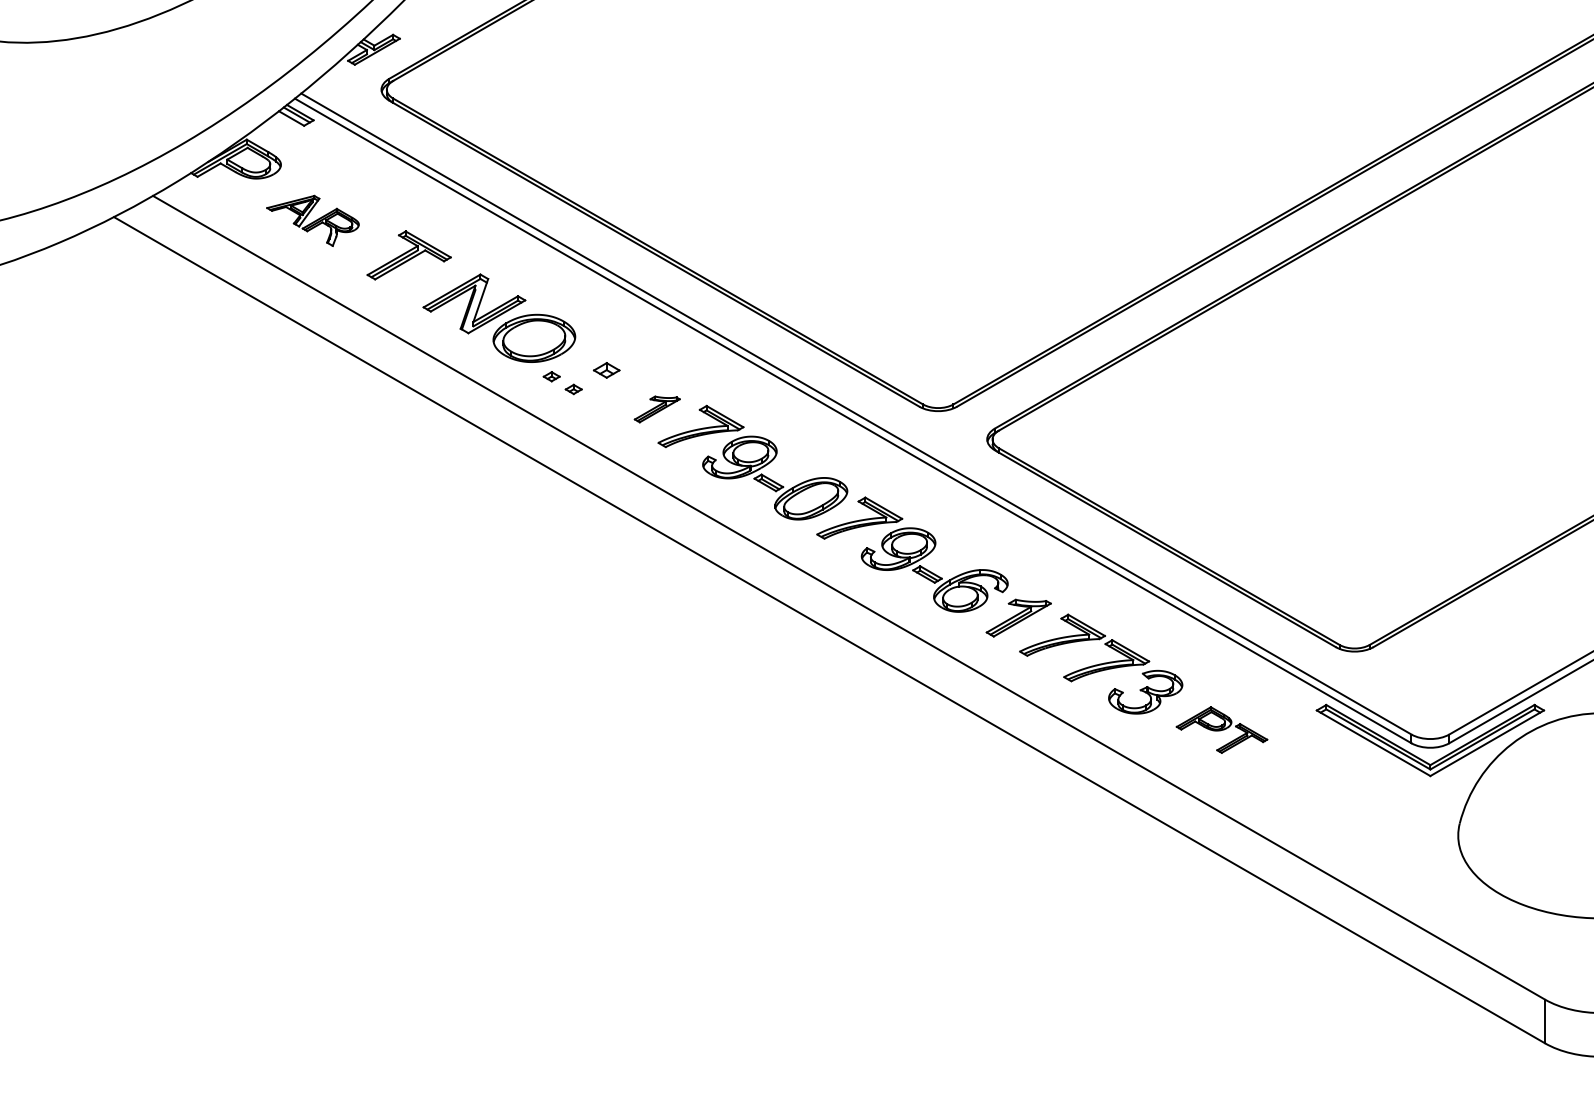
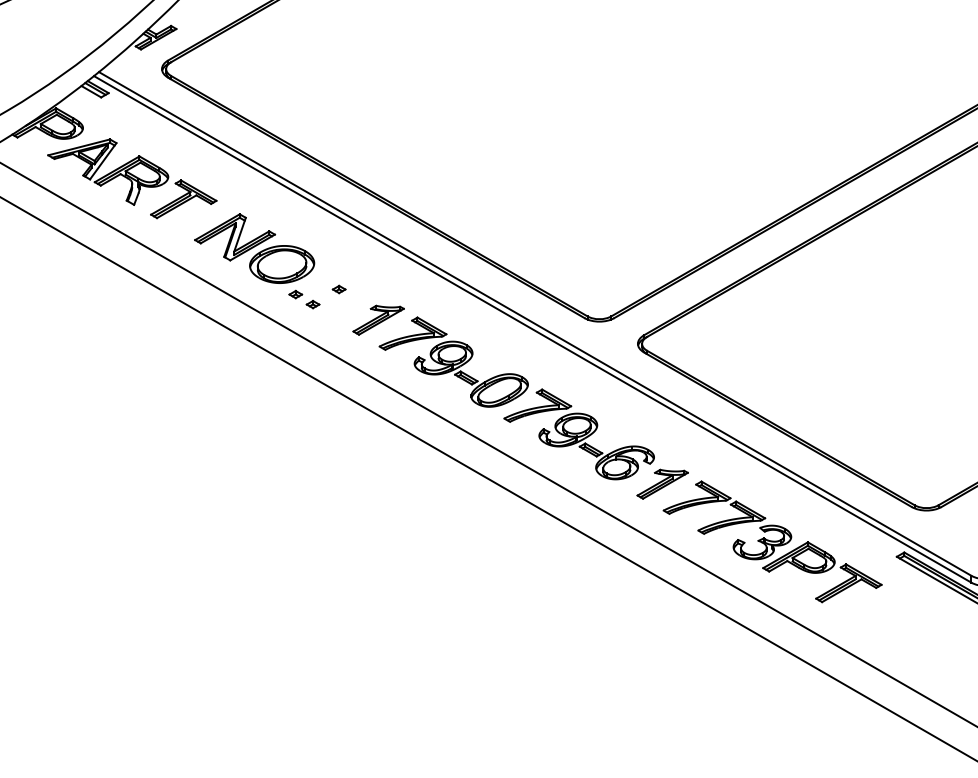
part: (312, 220) -> (107, 171), size x1.67
part: (607, 369) -> (339, 288), size x0.62
part: (657, 409) -> (378, 320), size x1.43
part: (1221, 729) -> (821, 571), size x1.67

